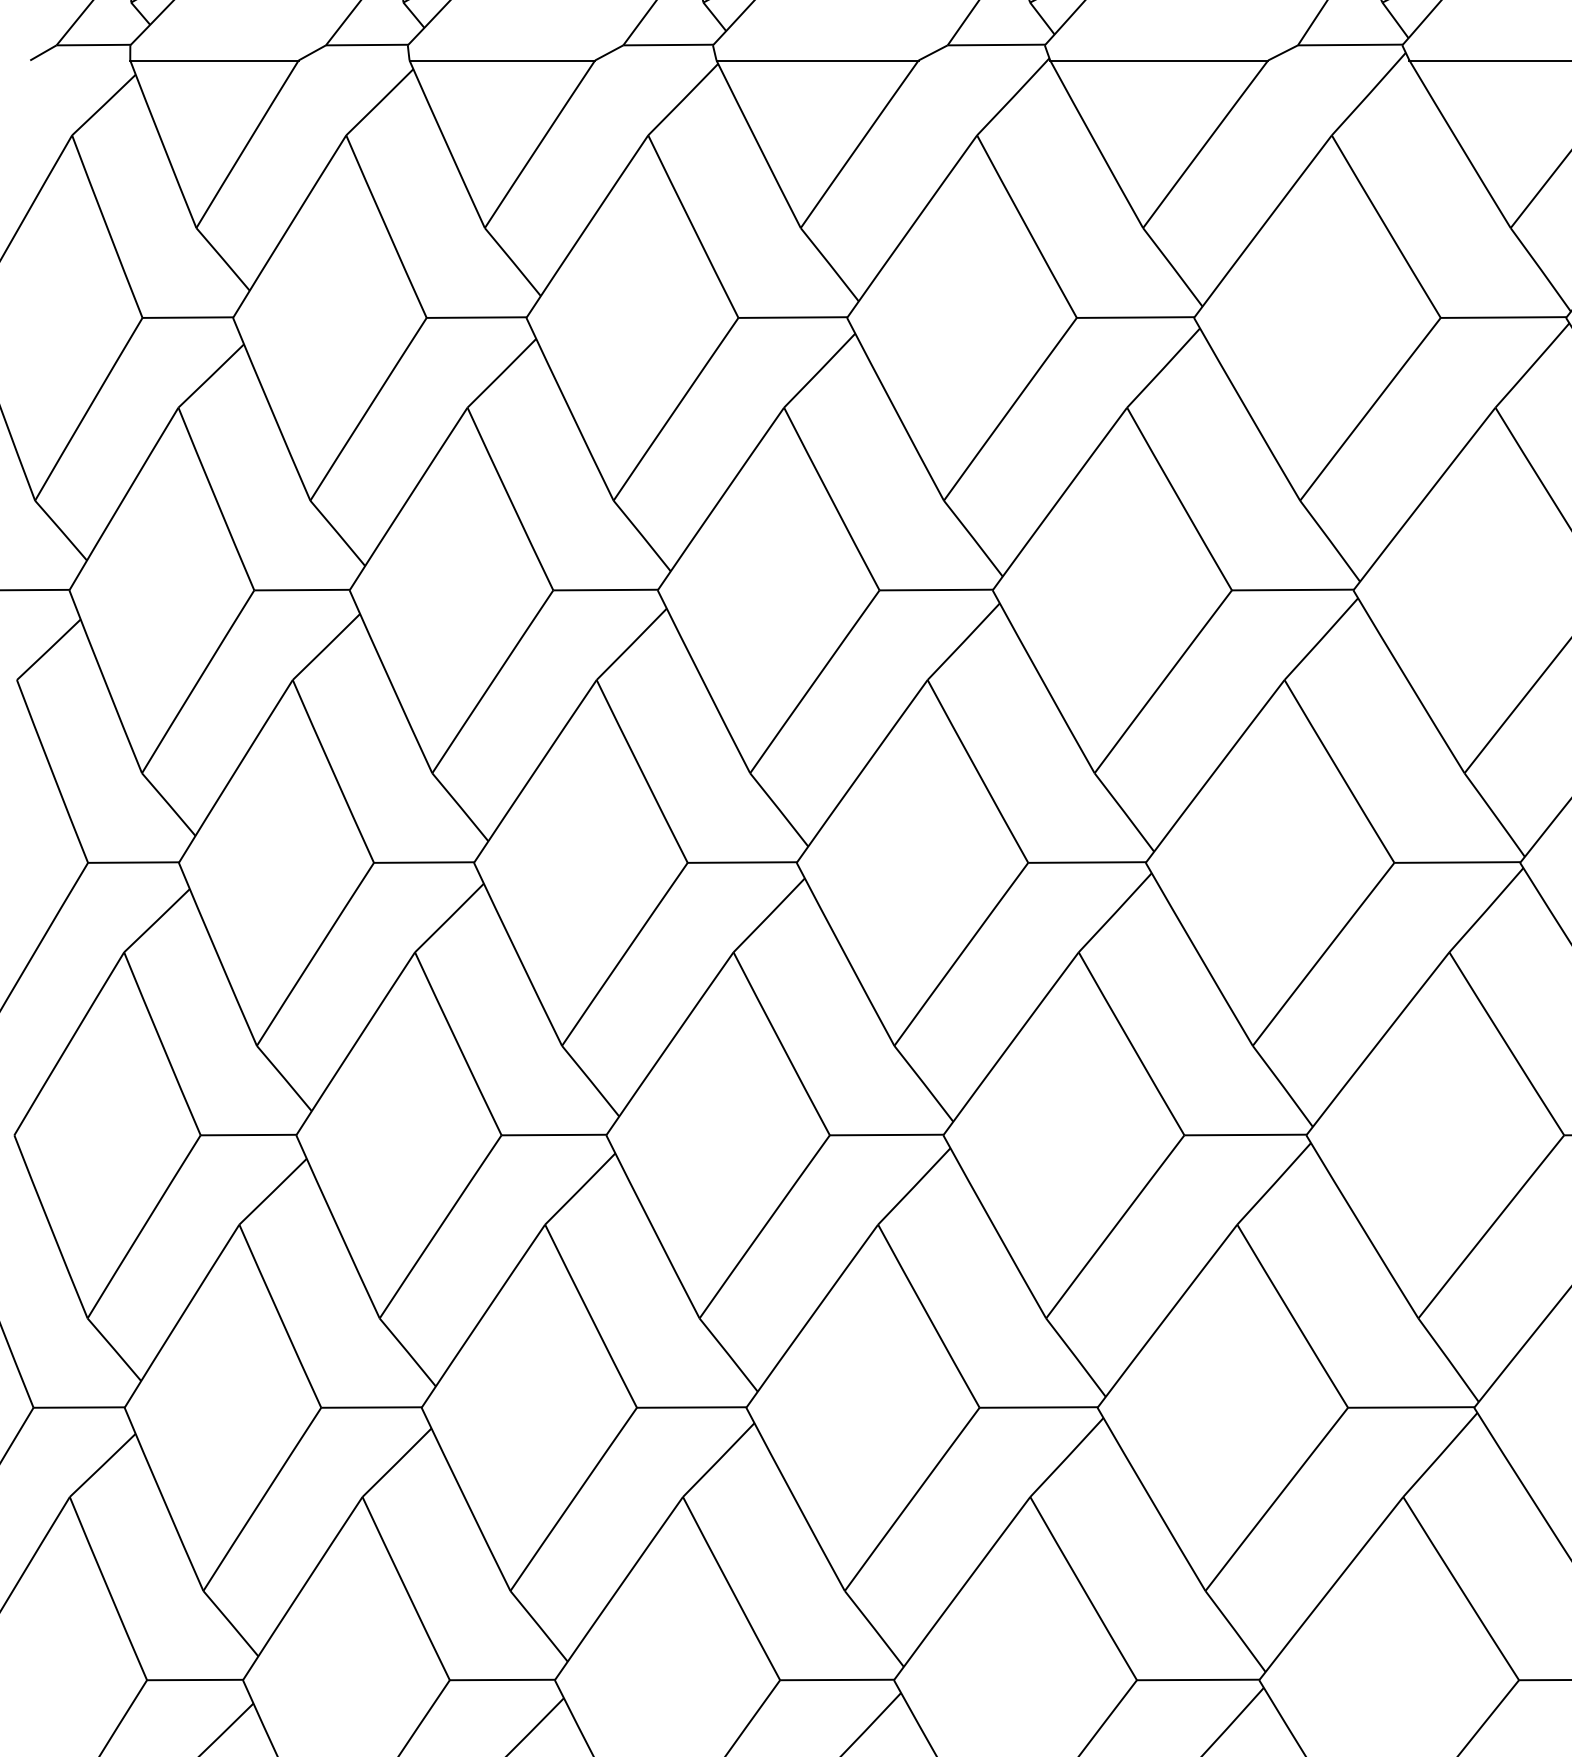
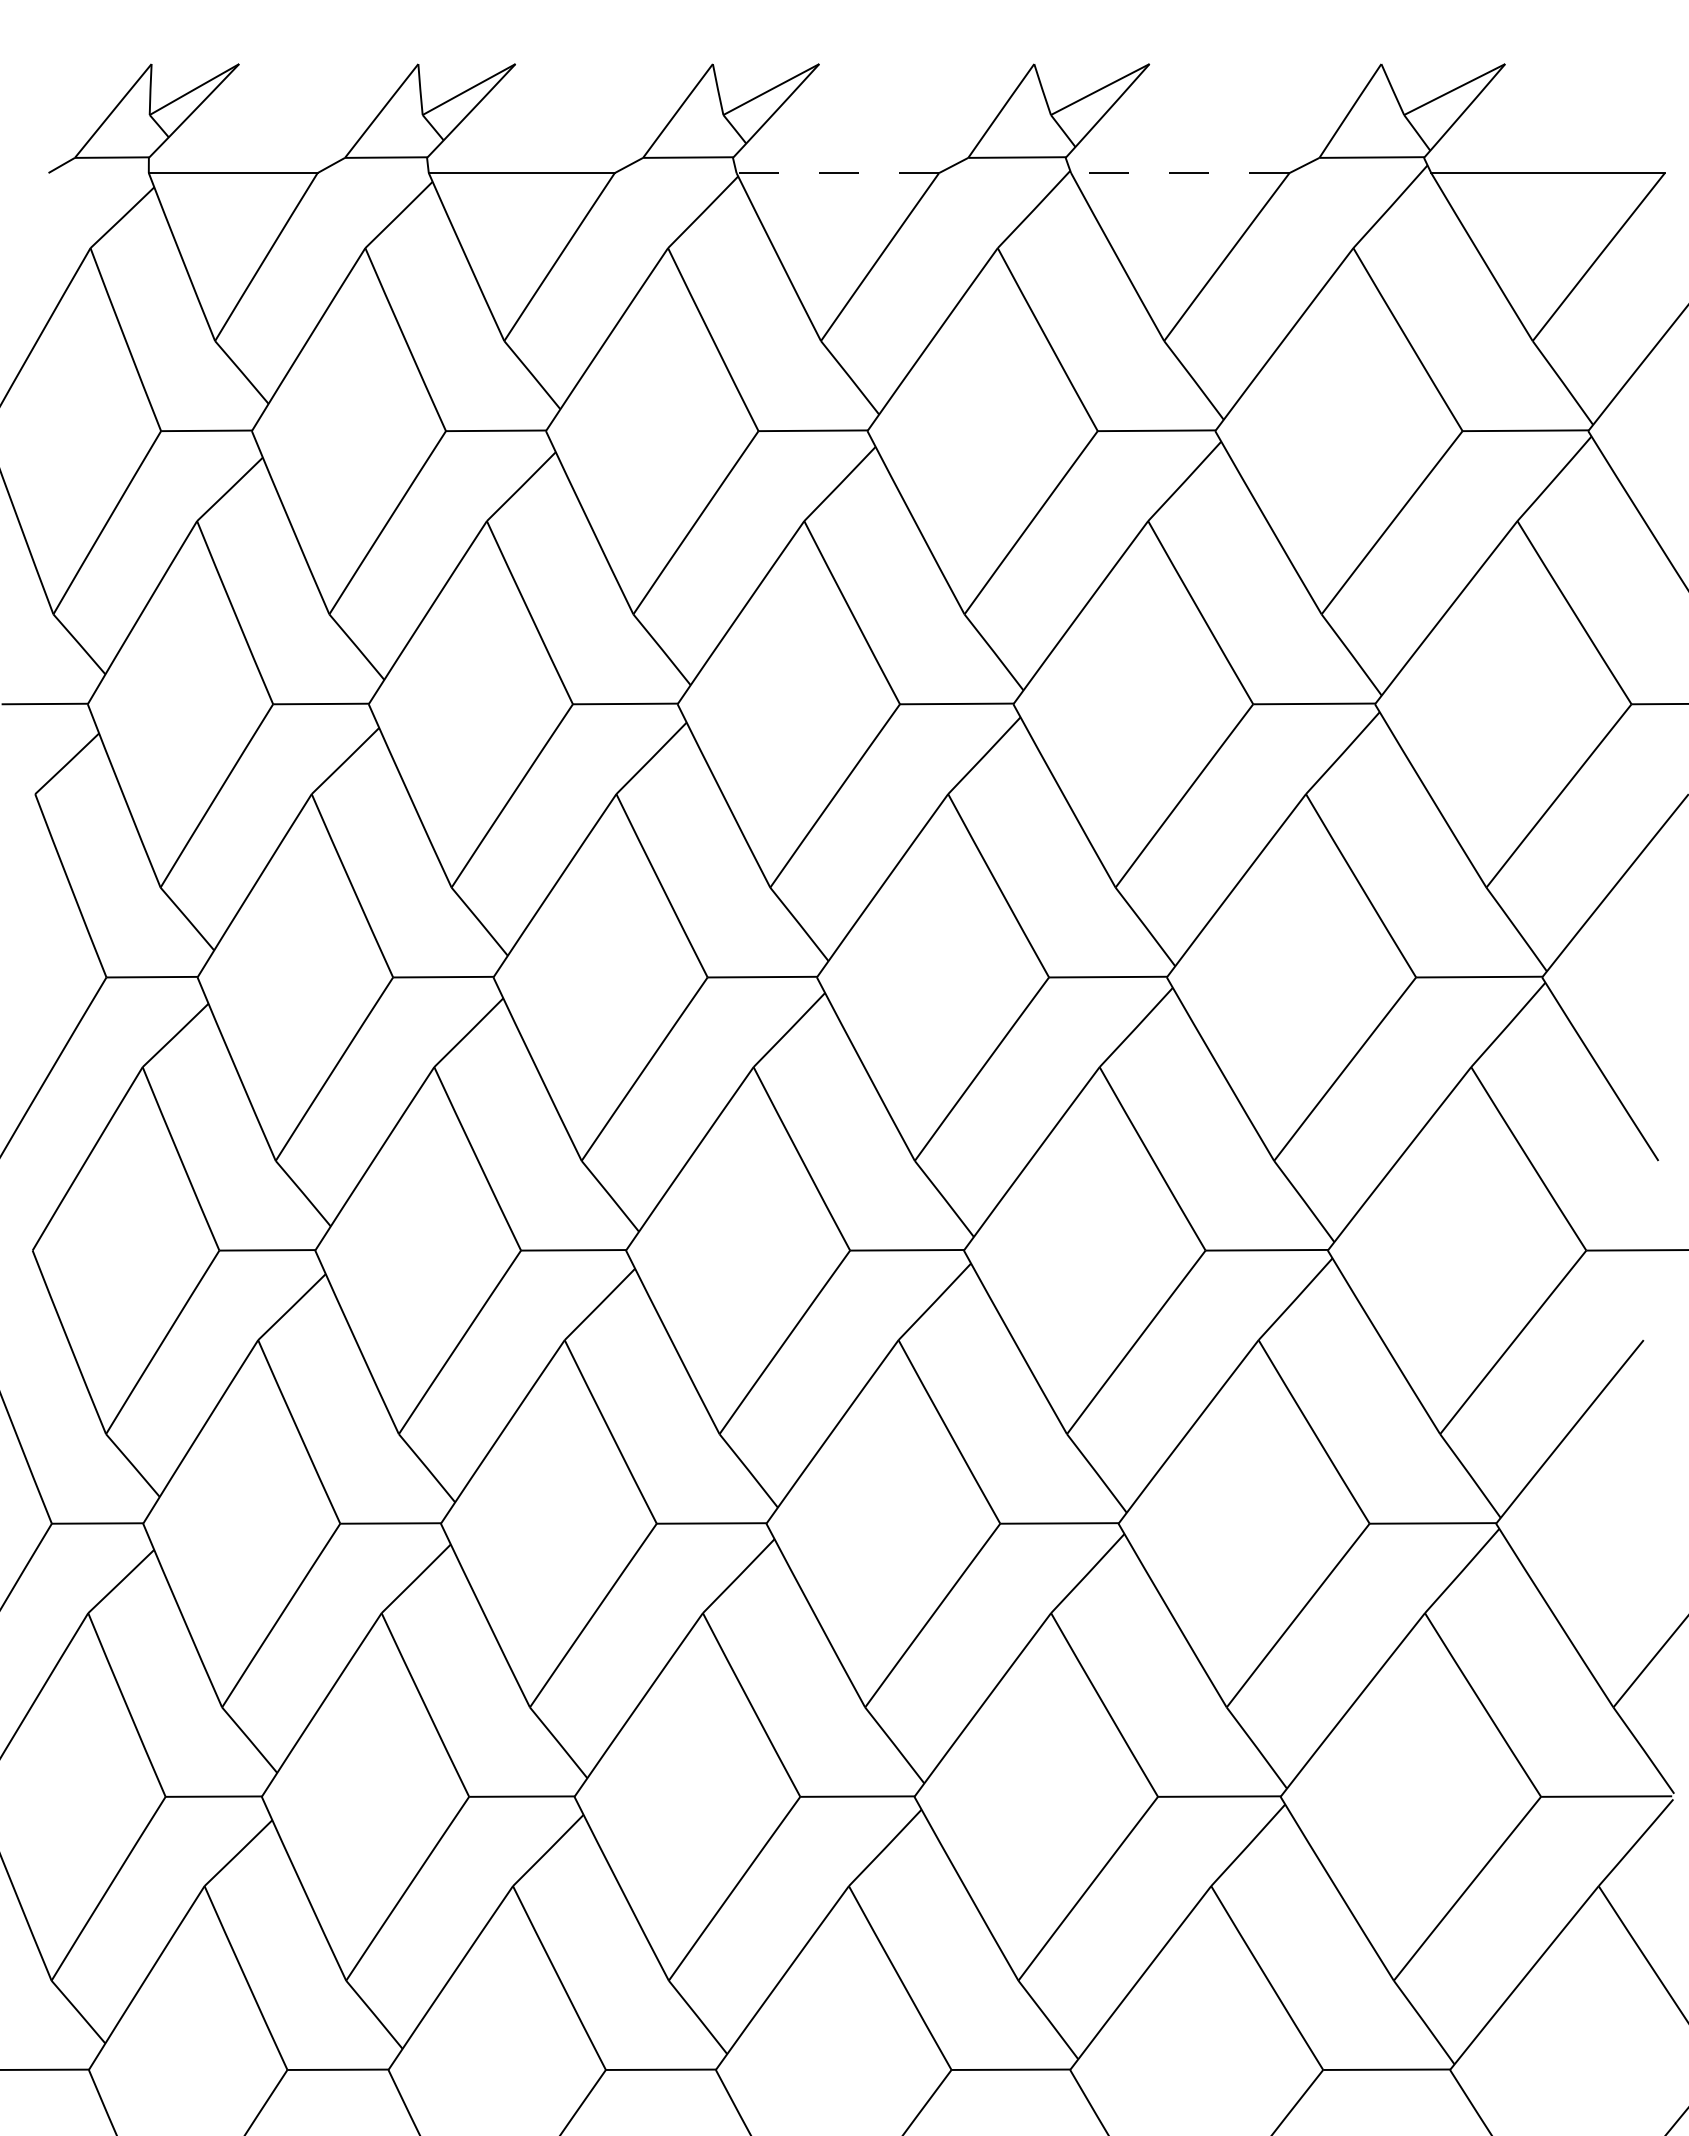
line: (817, 60) -> (837, 173), solid -> dashed
line: (1158, 60) -> (1179, 173), solid -> dashed

